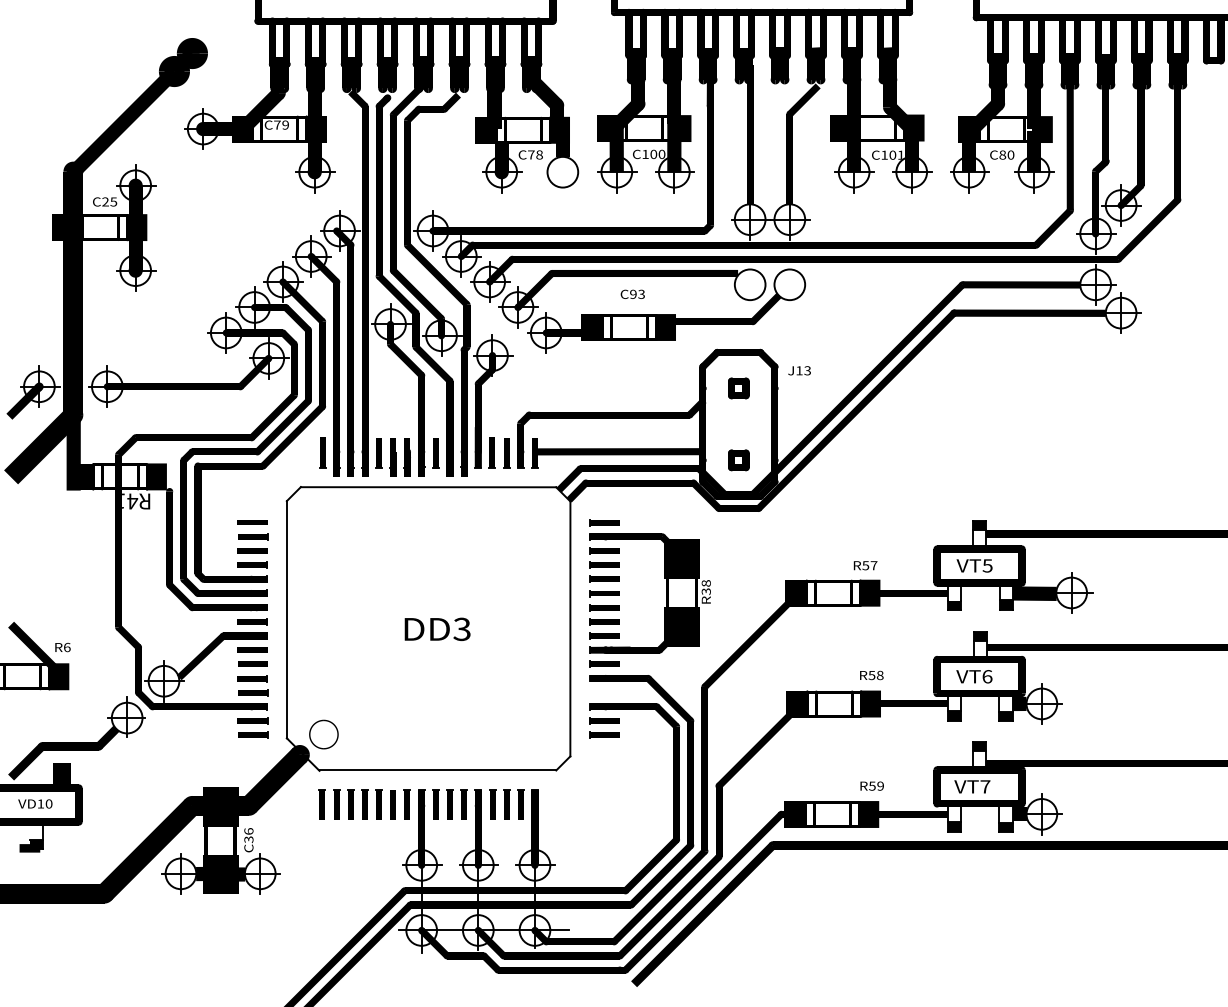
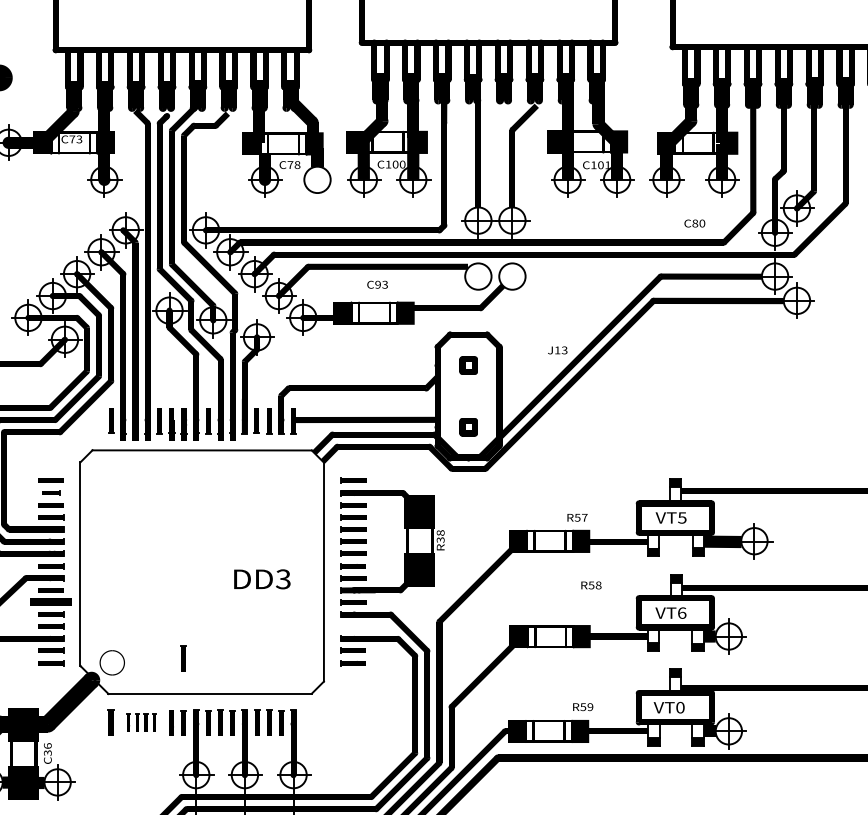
text: (285, 124) -> (79, 138), C79 -> C73
text: (1002, 154) -> (695, 223), moved
text: (799, 370) -> (557, 350), moved
part: (253, 536) -> (51, 492), size x0.7
text: (437, 628) -> (262, 578), moved
part: (252, 663) -> (50, 601), size x1.6
text: (871, 675) -> (591, 585), moved
part: (406, 729) -> (183, 658), added
text: (985, 786) -> (680, 707), VT7 -> VT0
part: (357, 804) -> (141, 722), size x0.7

